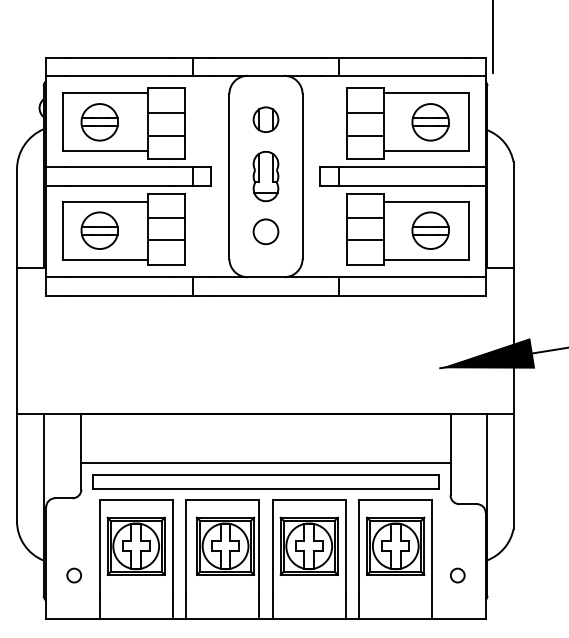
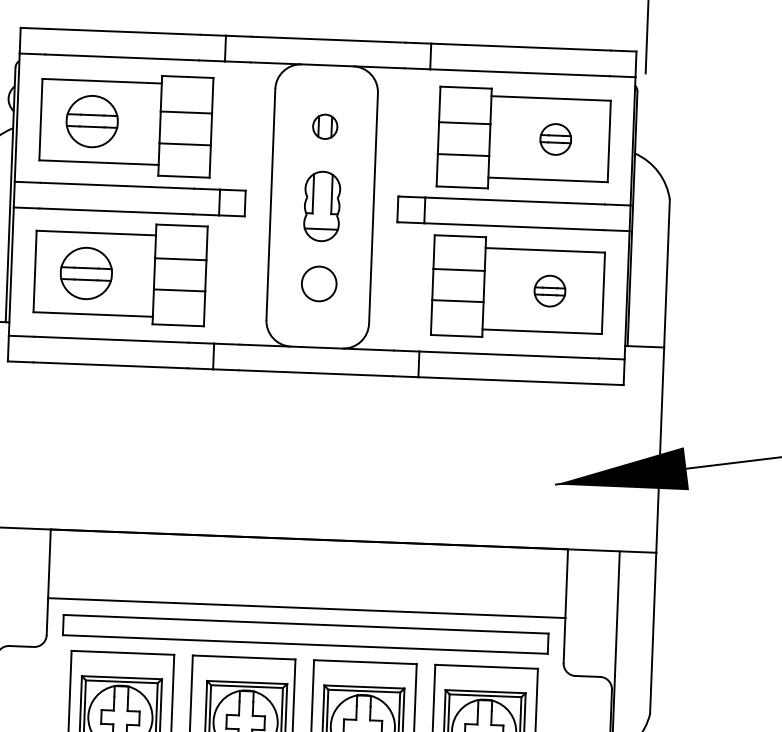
part: (265, 119) -> (324, 126), size x0.7
part: (430, 122) -> (555, 139), size x0.6
part: (430, 230) -> (549, 290), size x0.6

